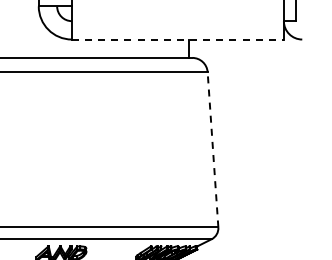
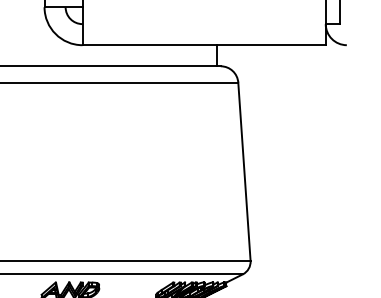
line: (178, 39) -> (204, 45), dashed -> solid
line: (213, 149) -> (244, 171), dashed -> solid

